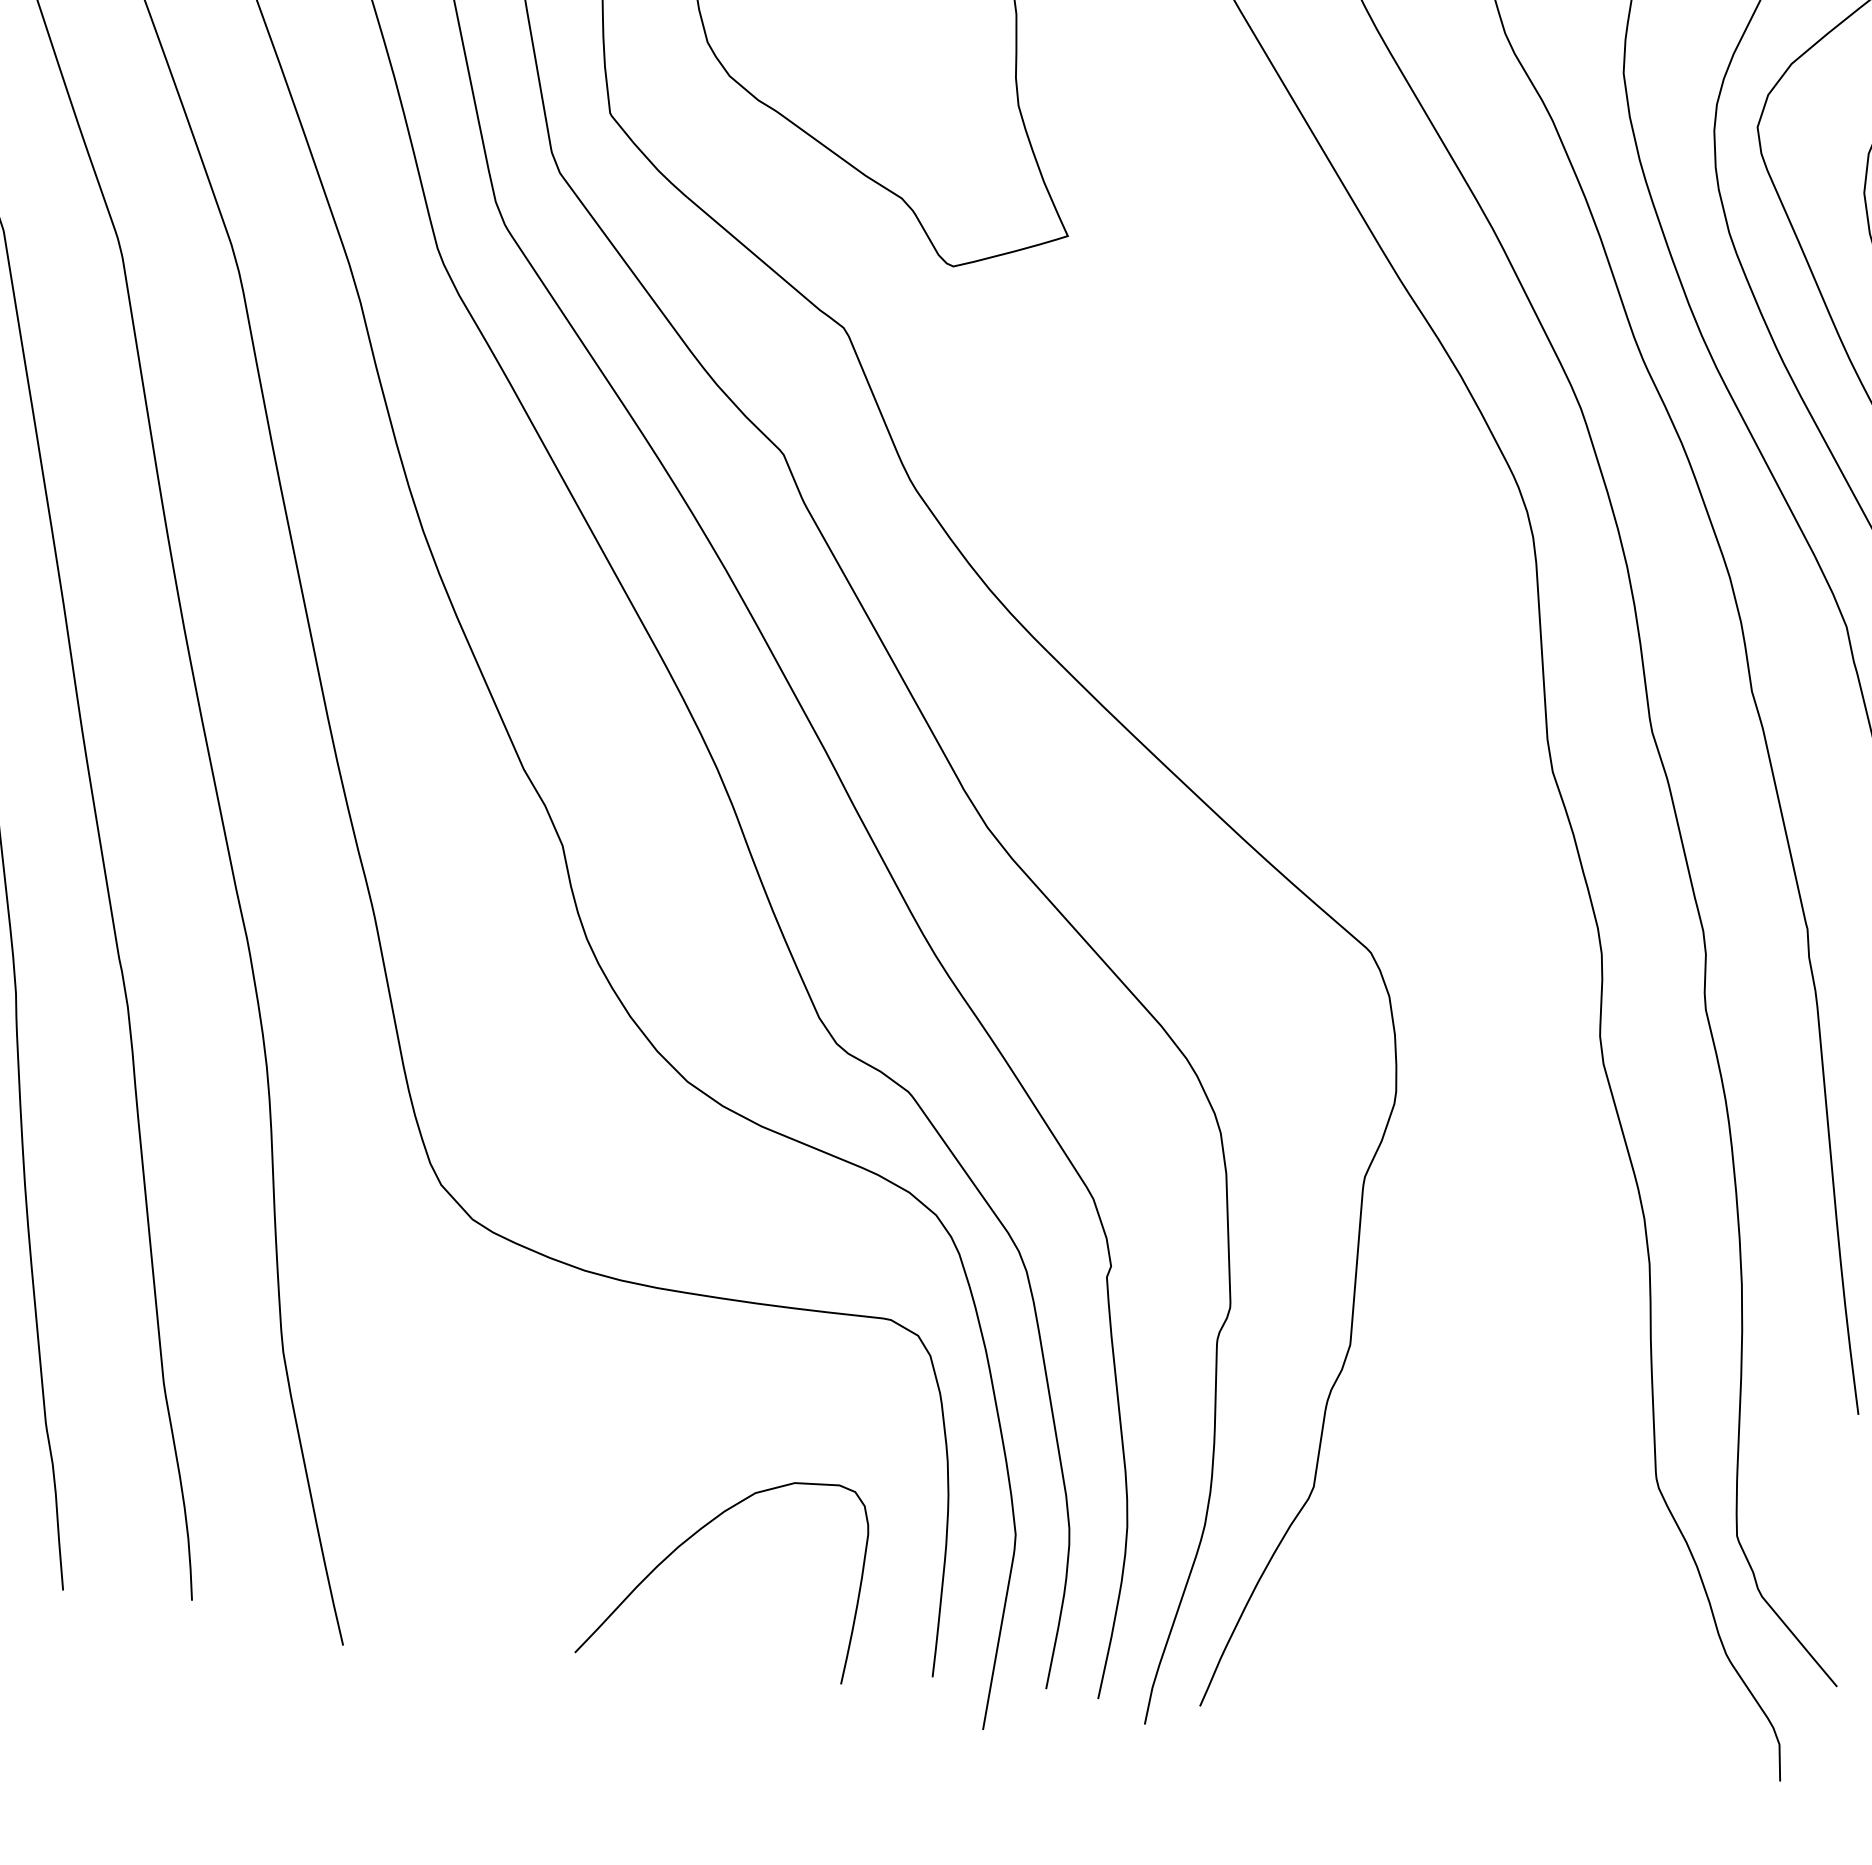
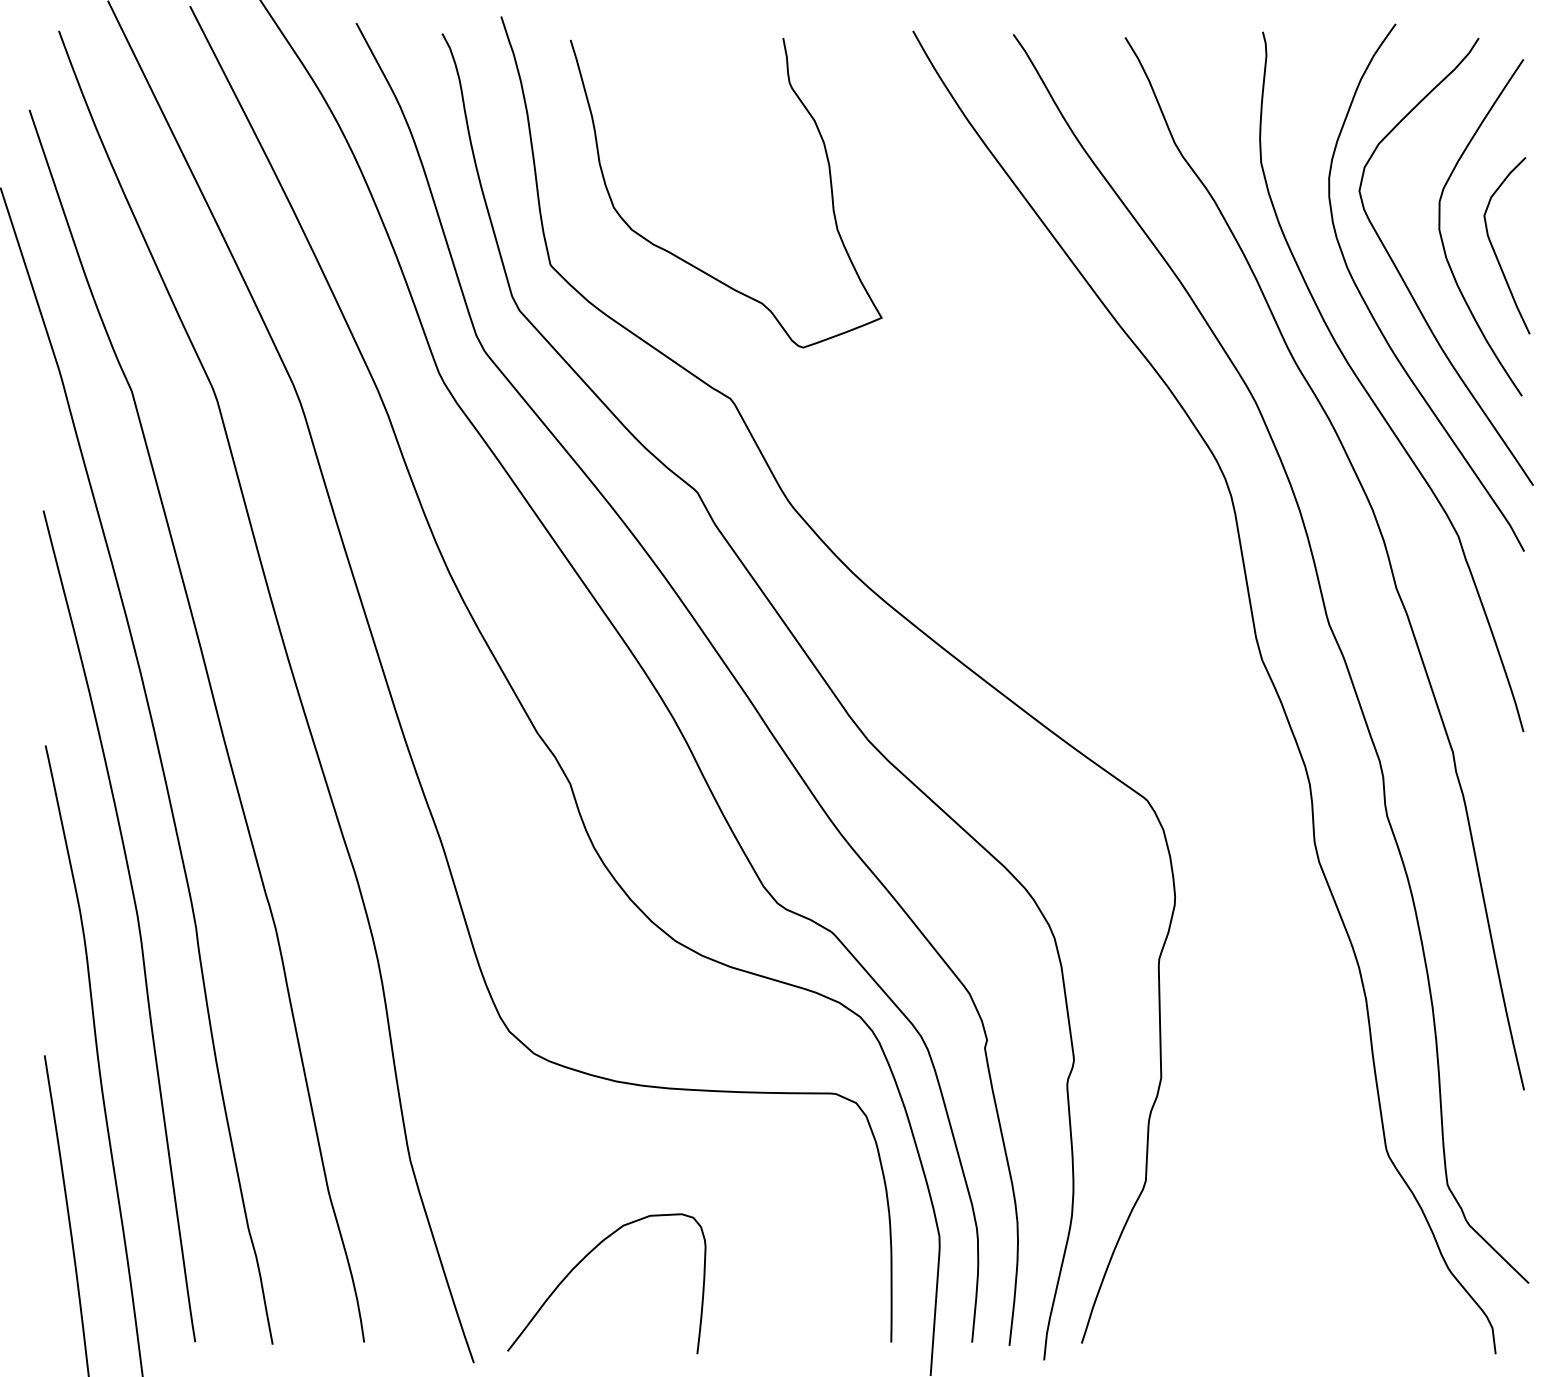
curve: (694, 1536) -> (583, 1260), moved

